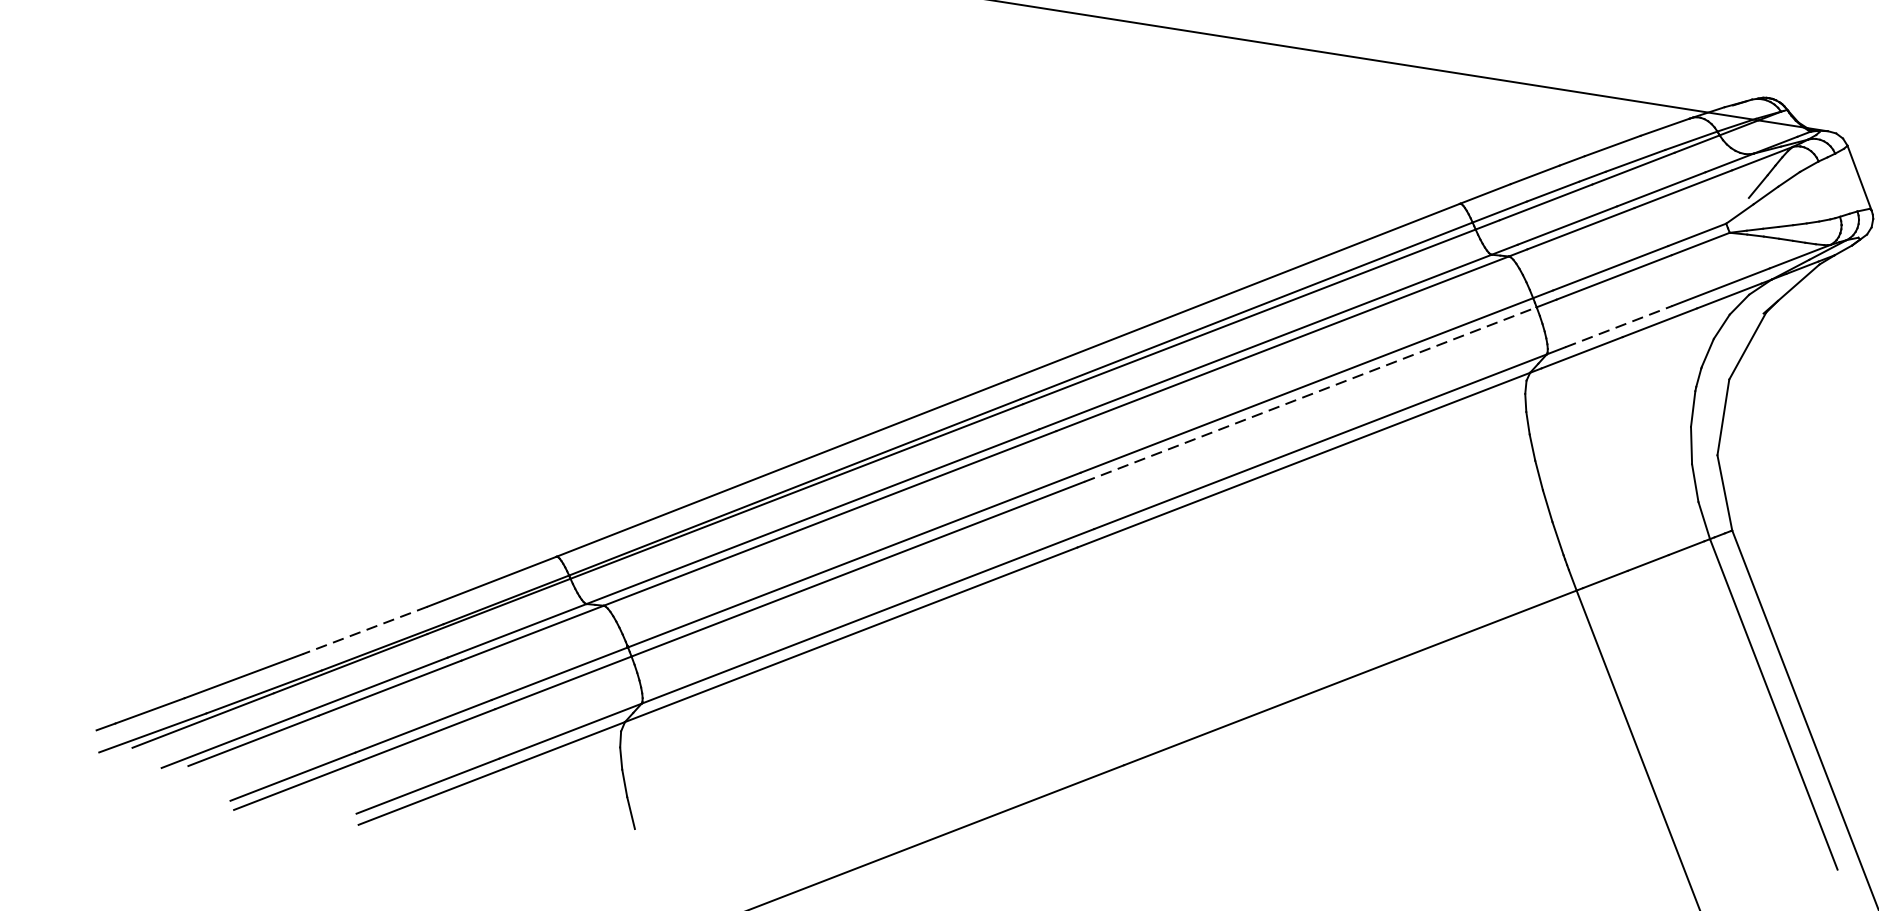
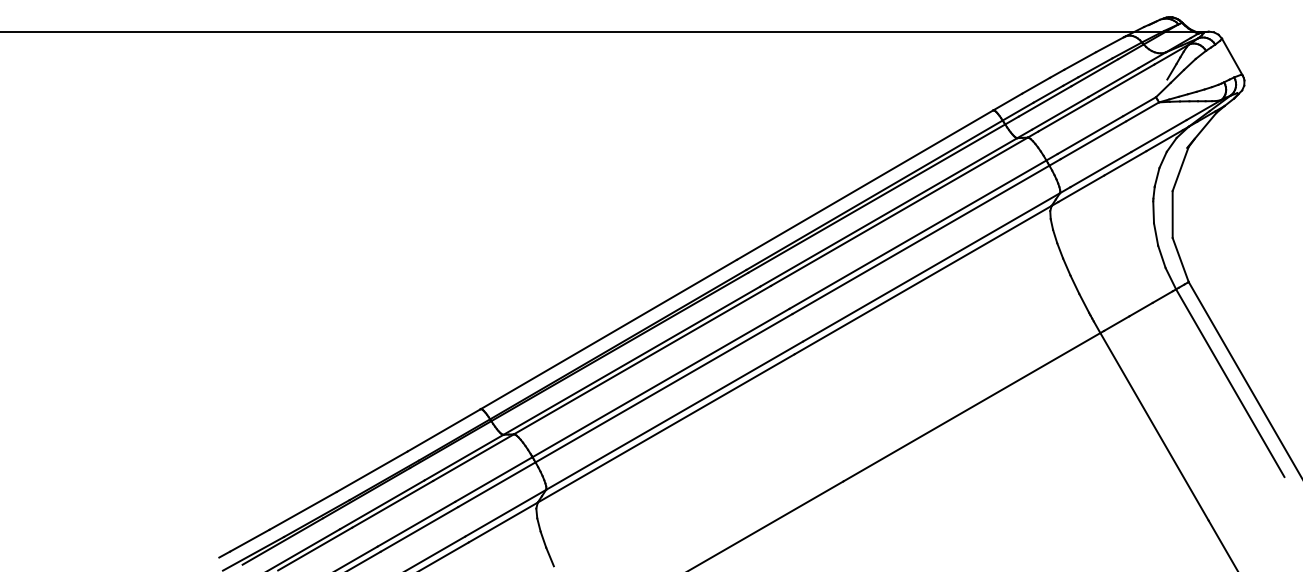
line: (1619, 326) -> (1101, 169), dashed -> solid
line: (1311, 394) -> (921, 239), dashed -> solid
line: (365, 630) -> (372, 471), dashed -> solid

